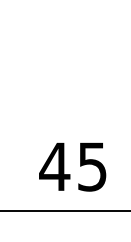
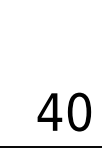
text: (92, 166) -> (79, 111), 45 -> 40

